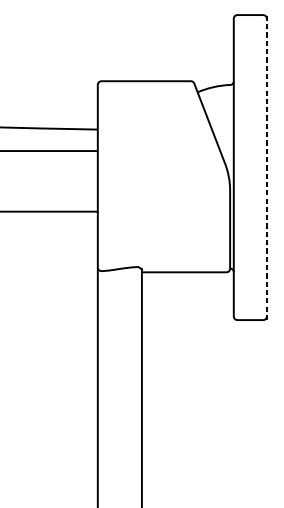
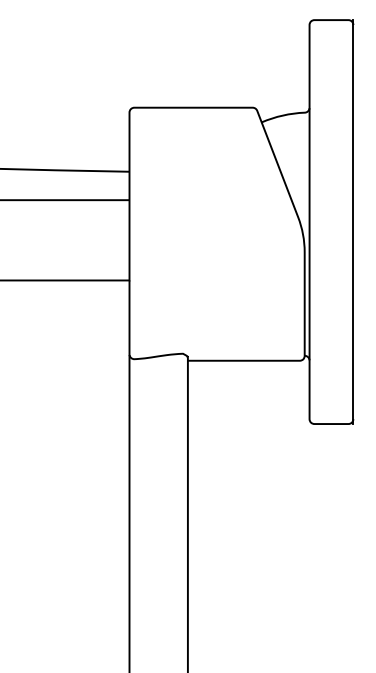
line: (266, 167) -> (353, 222), dashed -> solid

